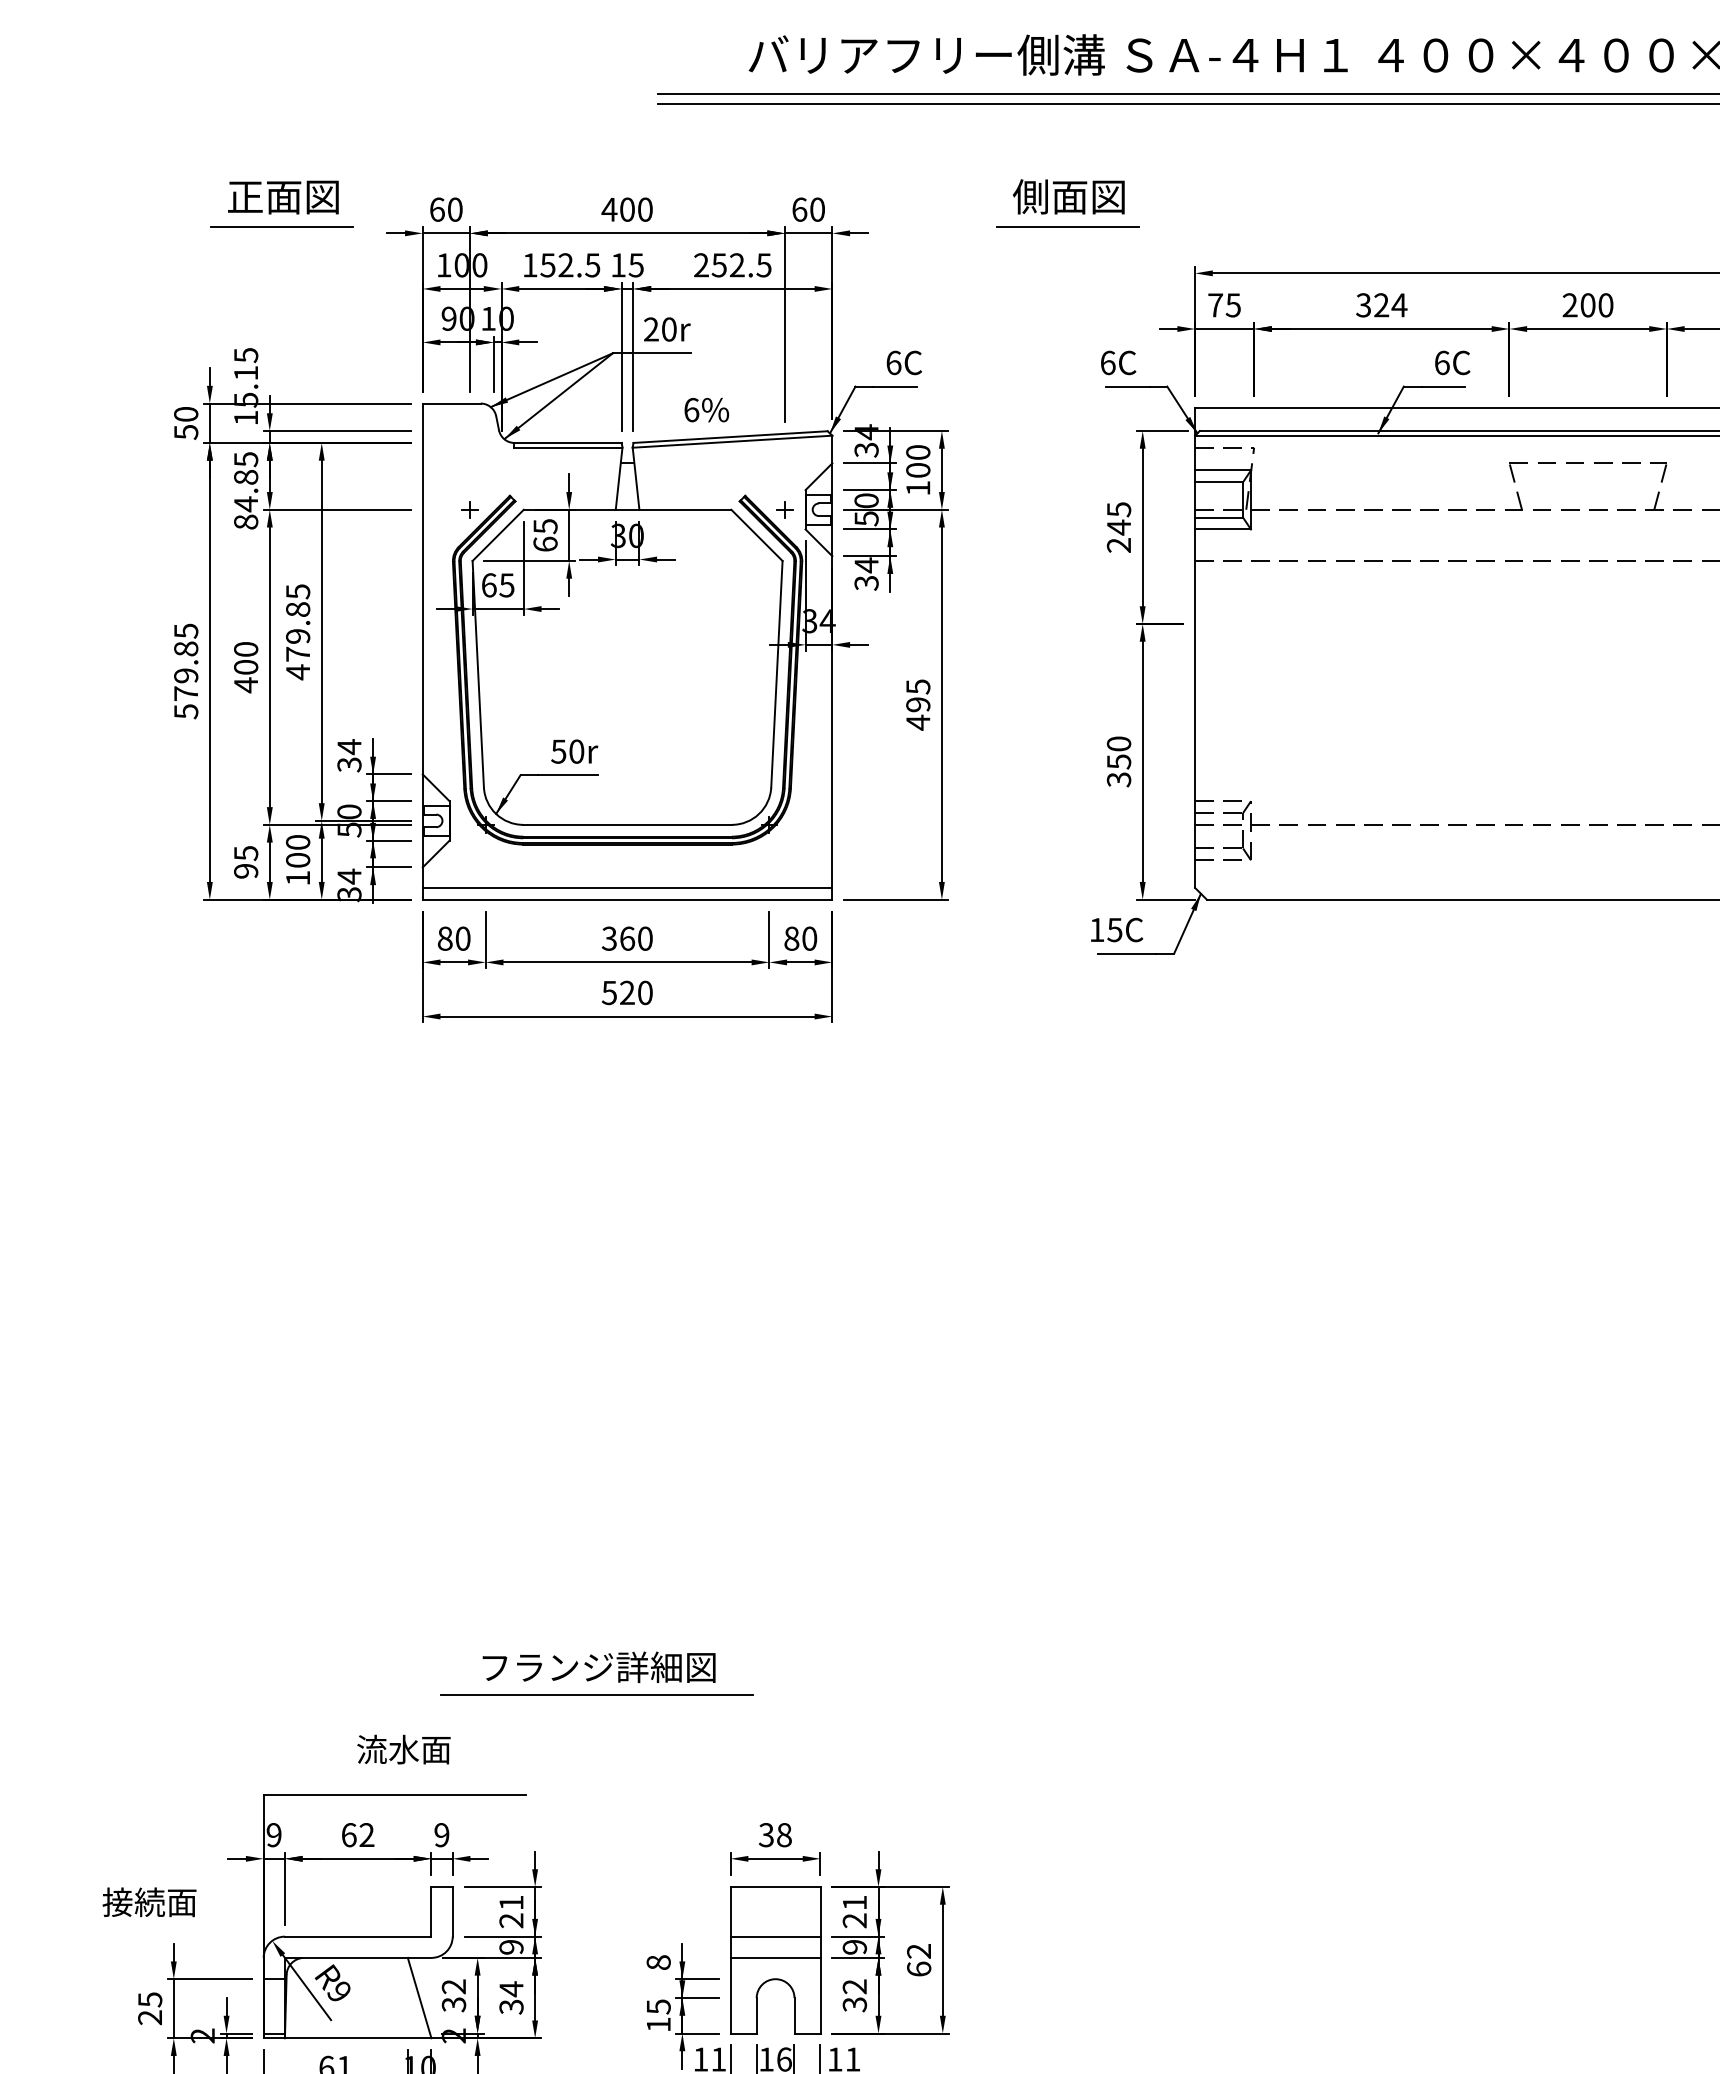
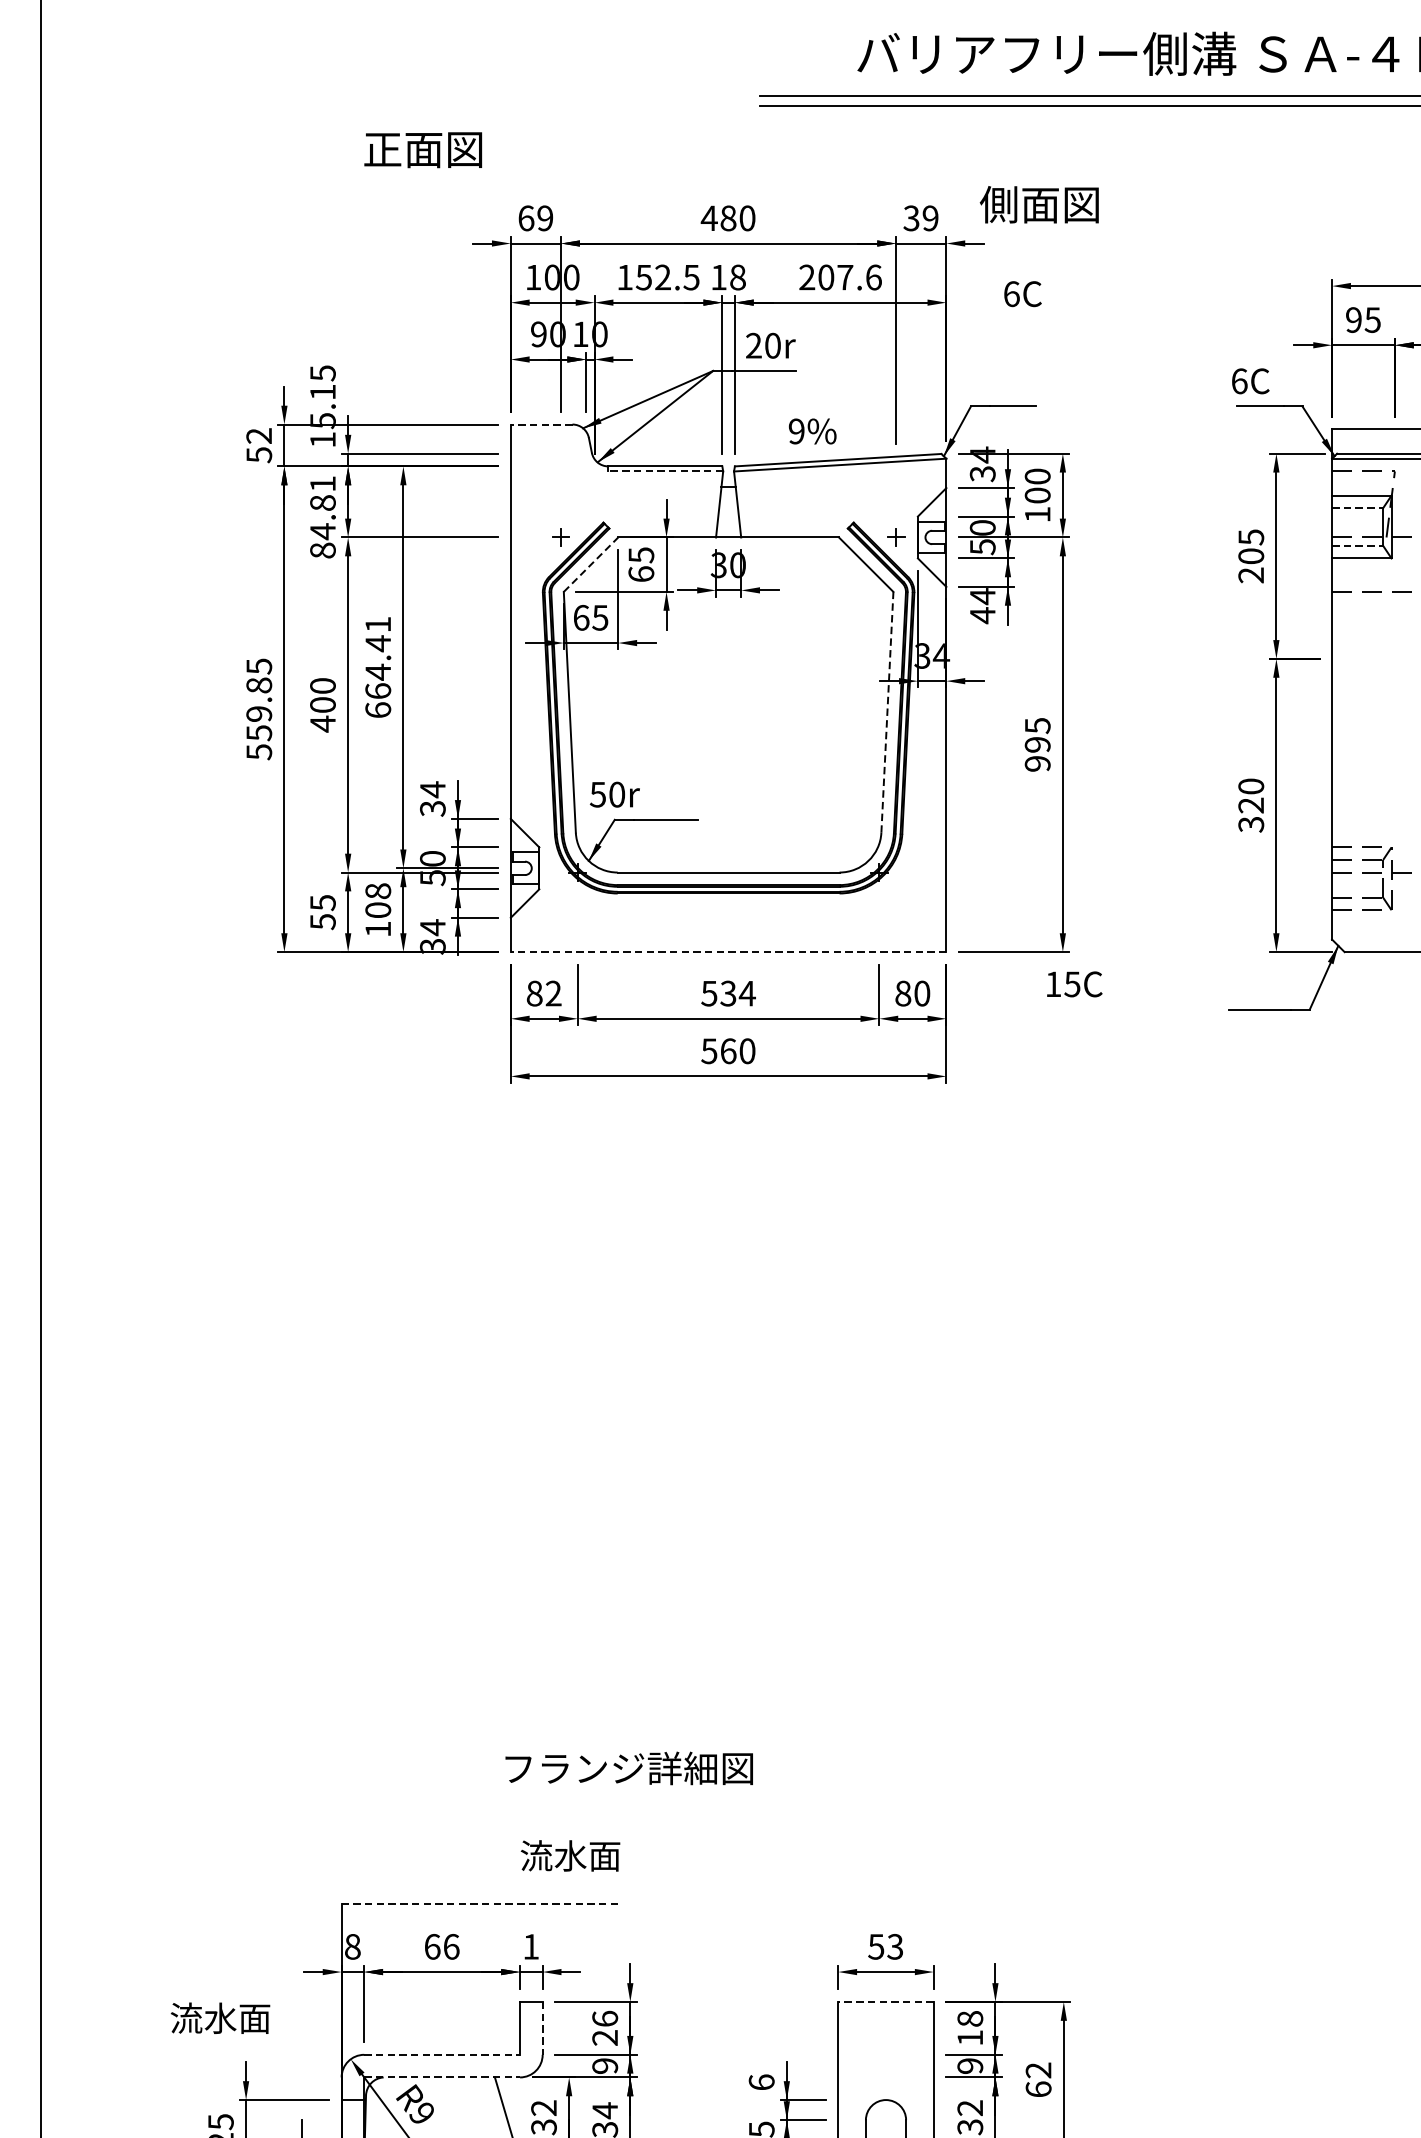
text: (1068, 196) -> (1039, 204), moved
text: (283, 197) -> (423, 150), moved
text: (454, 209) -> (544, 218), 60 -> 69
text: (627, 209) -> (728, 218), 400 -> 480
text: (808, 209) -> (921, 218), 60 -> 39
line: (281, 227) -> (360, 237), removed
line: (1067, 227) -> (1196, 237), removed
text: (635, 265) -> (737, 277), 15 -> 18
text: (741, 265) -> (849, 277), 252.5 -> 207.6
text: (1215, 305) -> (1353, 320), 75 -> 95
text: (903, 362) -> (1022, 293), moved
line: (451, 403) -> (541, 424), solid -> dashed
text: (691, 410) -> (796, 431), 6% -> 9%
text: (186, 414) -> (259, 436), 50 -> 52
line: (568, 447) -> (665, 471), solid -> dashed
text: (246, 459) -> (323, 484), 84.85 -> 84.81
line: (1219, 482) -> (1358, 508), solid -> dashed
line: (1219, 517) -> (1358, 545), solid -> dashed
text: (1118, 527) -> (1250, 556), 245 -> 205
line: (498, 535) -> (591, 564), solid -> dashed
text: (866, 583) -> (982, 615), 34 -> 44
text: (298, 632) -> (378, 667), 479.85 -> 664.41
line: (776, 673) -> (886, 711), solid -> dashed
text: (186, 693) -> (259, 732), 579.85 -> 559.85
text: (918, 722) -> (1037, 763), 495 -> 995
text: (574, 751) -> (614, 794), moved
text: (1118, 761) -> (1250, 805), 350 -> 320
text: (298, 842) -> (378, 891), 100 -> 108
text: (246, 871) -> (323, 922), 95 -> 55
line: (627, 887) -> (728, 939), removed
line: (627, 899) -> (728, 951), solid -> dashed
text: (1117, 929) -> (1075, 983), moved
text: (462, 938) -> (553, 993), 80 -> 82
text: (627, 938) -> (728, 993), 360 -> 534
text: (627, 992) -> (728, 1050), 520 -> 560
text: (598, 1667) -> (628, 1768), moved
line: (596, 1695) -> (695, 1798), removed
text: (403, 1749) -> (570, 1855), moved
line: (395, 1794) -> (481, 1903), solid -> dashed
text: (273, 1835) -> (352, 1947), 9 -> 8
text: (366, 1835) -> (450, 1947), 62 -> 66
text: (441, 1835) -> (530, 1947), 9 -> 1
text: (775, 1835) -> (885, 1947), 38 -> 53
line: (775, 1887) -> (885, 2002), solid -> dashed
text: (133, 1902) -> (203, 2018), 接続面 -> 流水面
text: (511, 1902) -> (605, 2018), 21 -> 26
line: (452, 1911) -> (542, 2028), solid -> dashed
text: (854, 1911) -> (969, 2028), 21 -> 18
line: (358, 1936) -> (442, 2054), solid -> dashed
line: (775, 1936) -> (885, 2054), removed
line: (358, 1957) -> (442, 2076), solid -> dashed
line: (775, 1957) -> (885, 2076), removed
text: (658, 1962) -> (761, 2082), 8 -> 6

